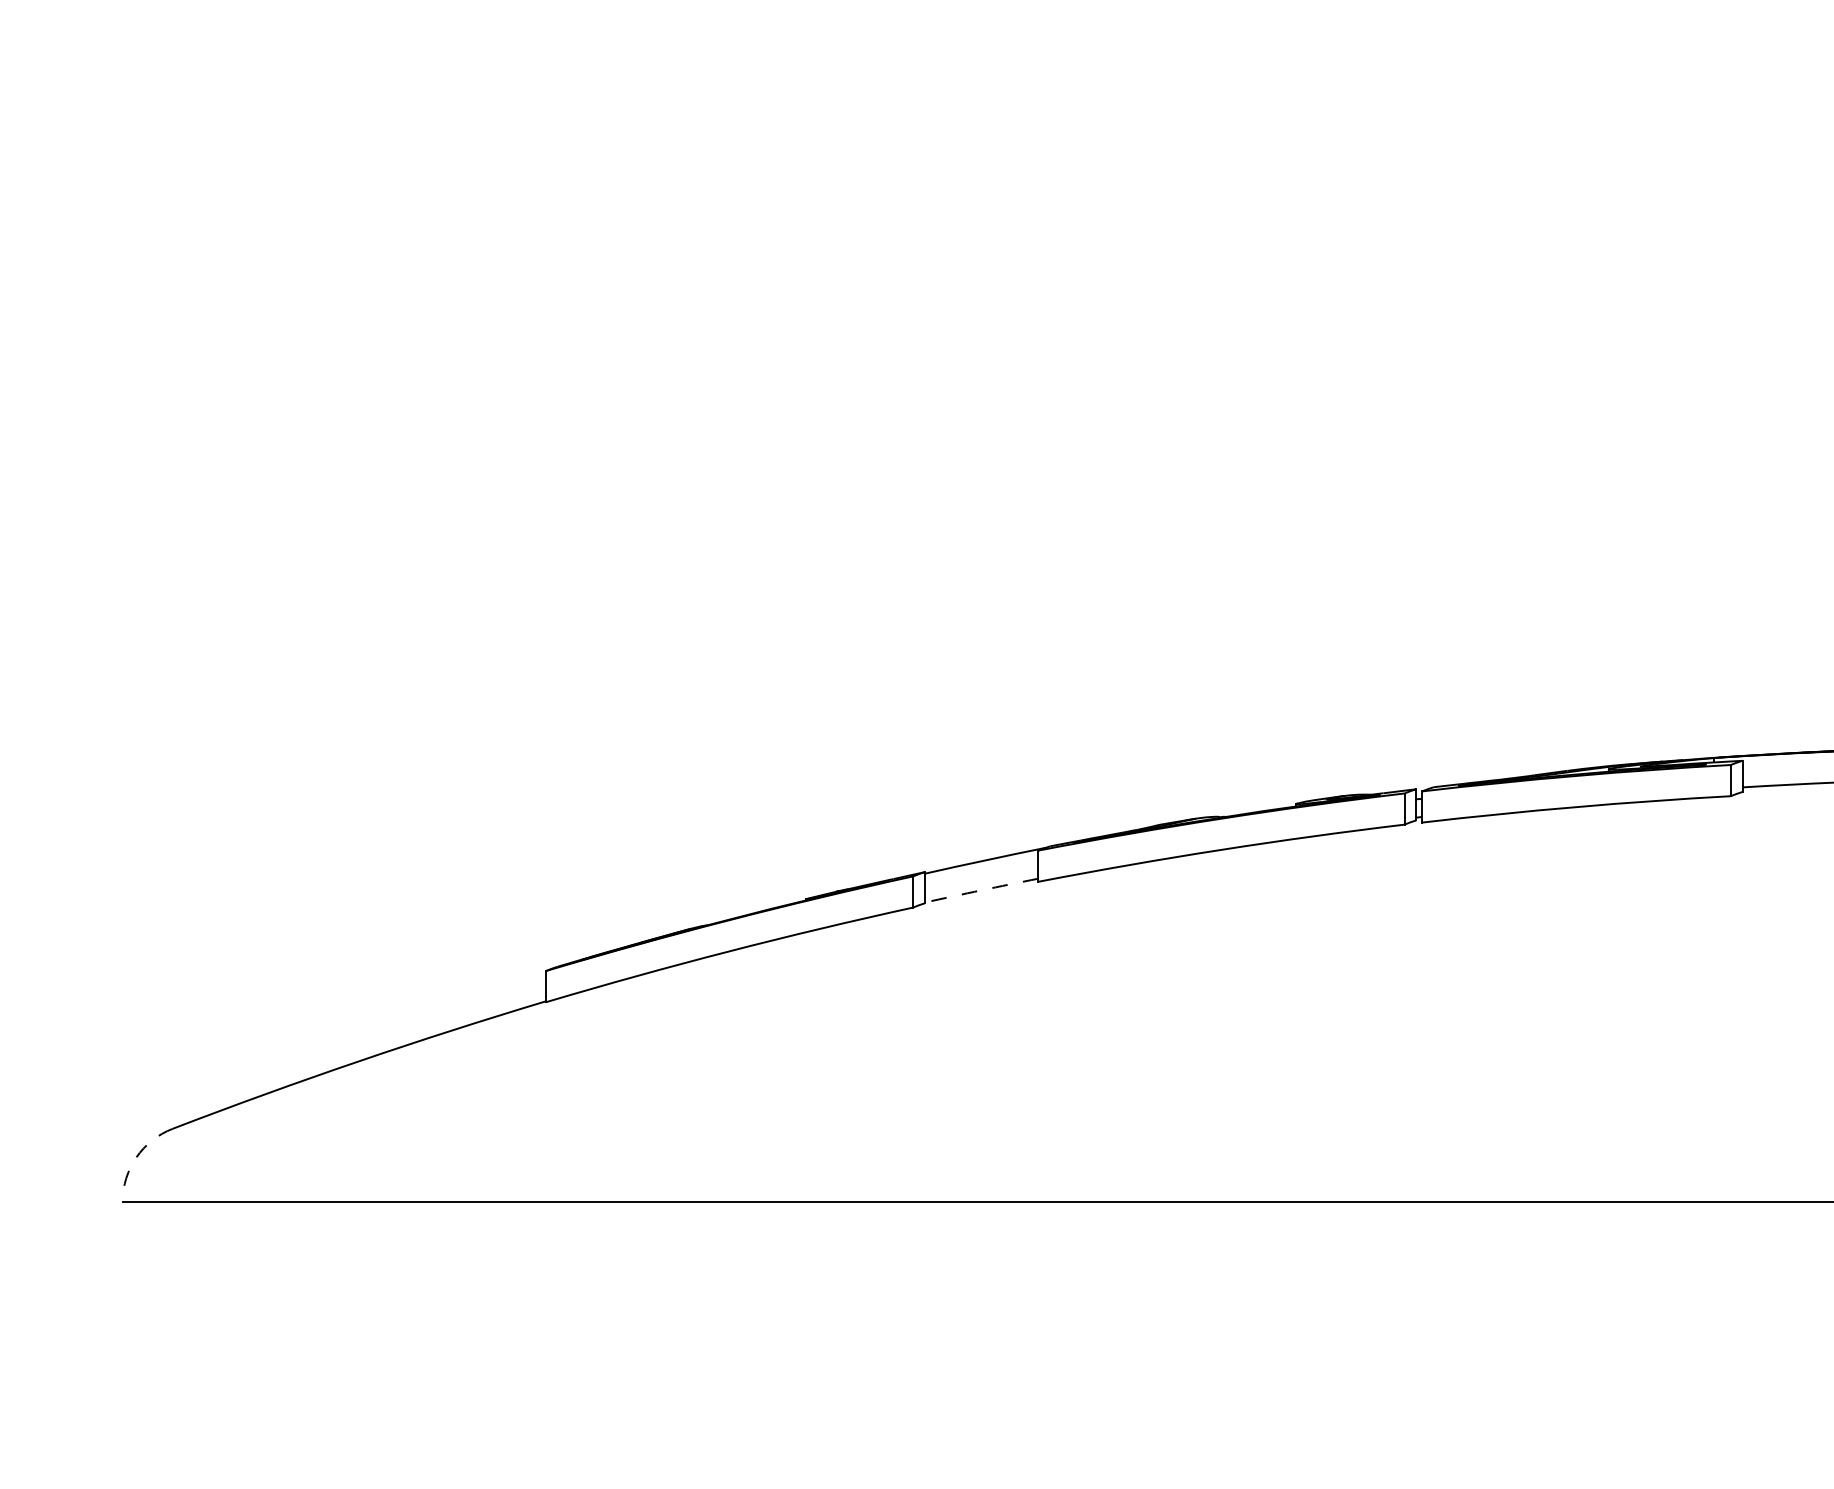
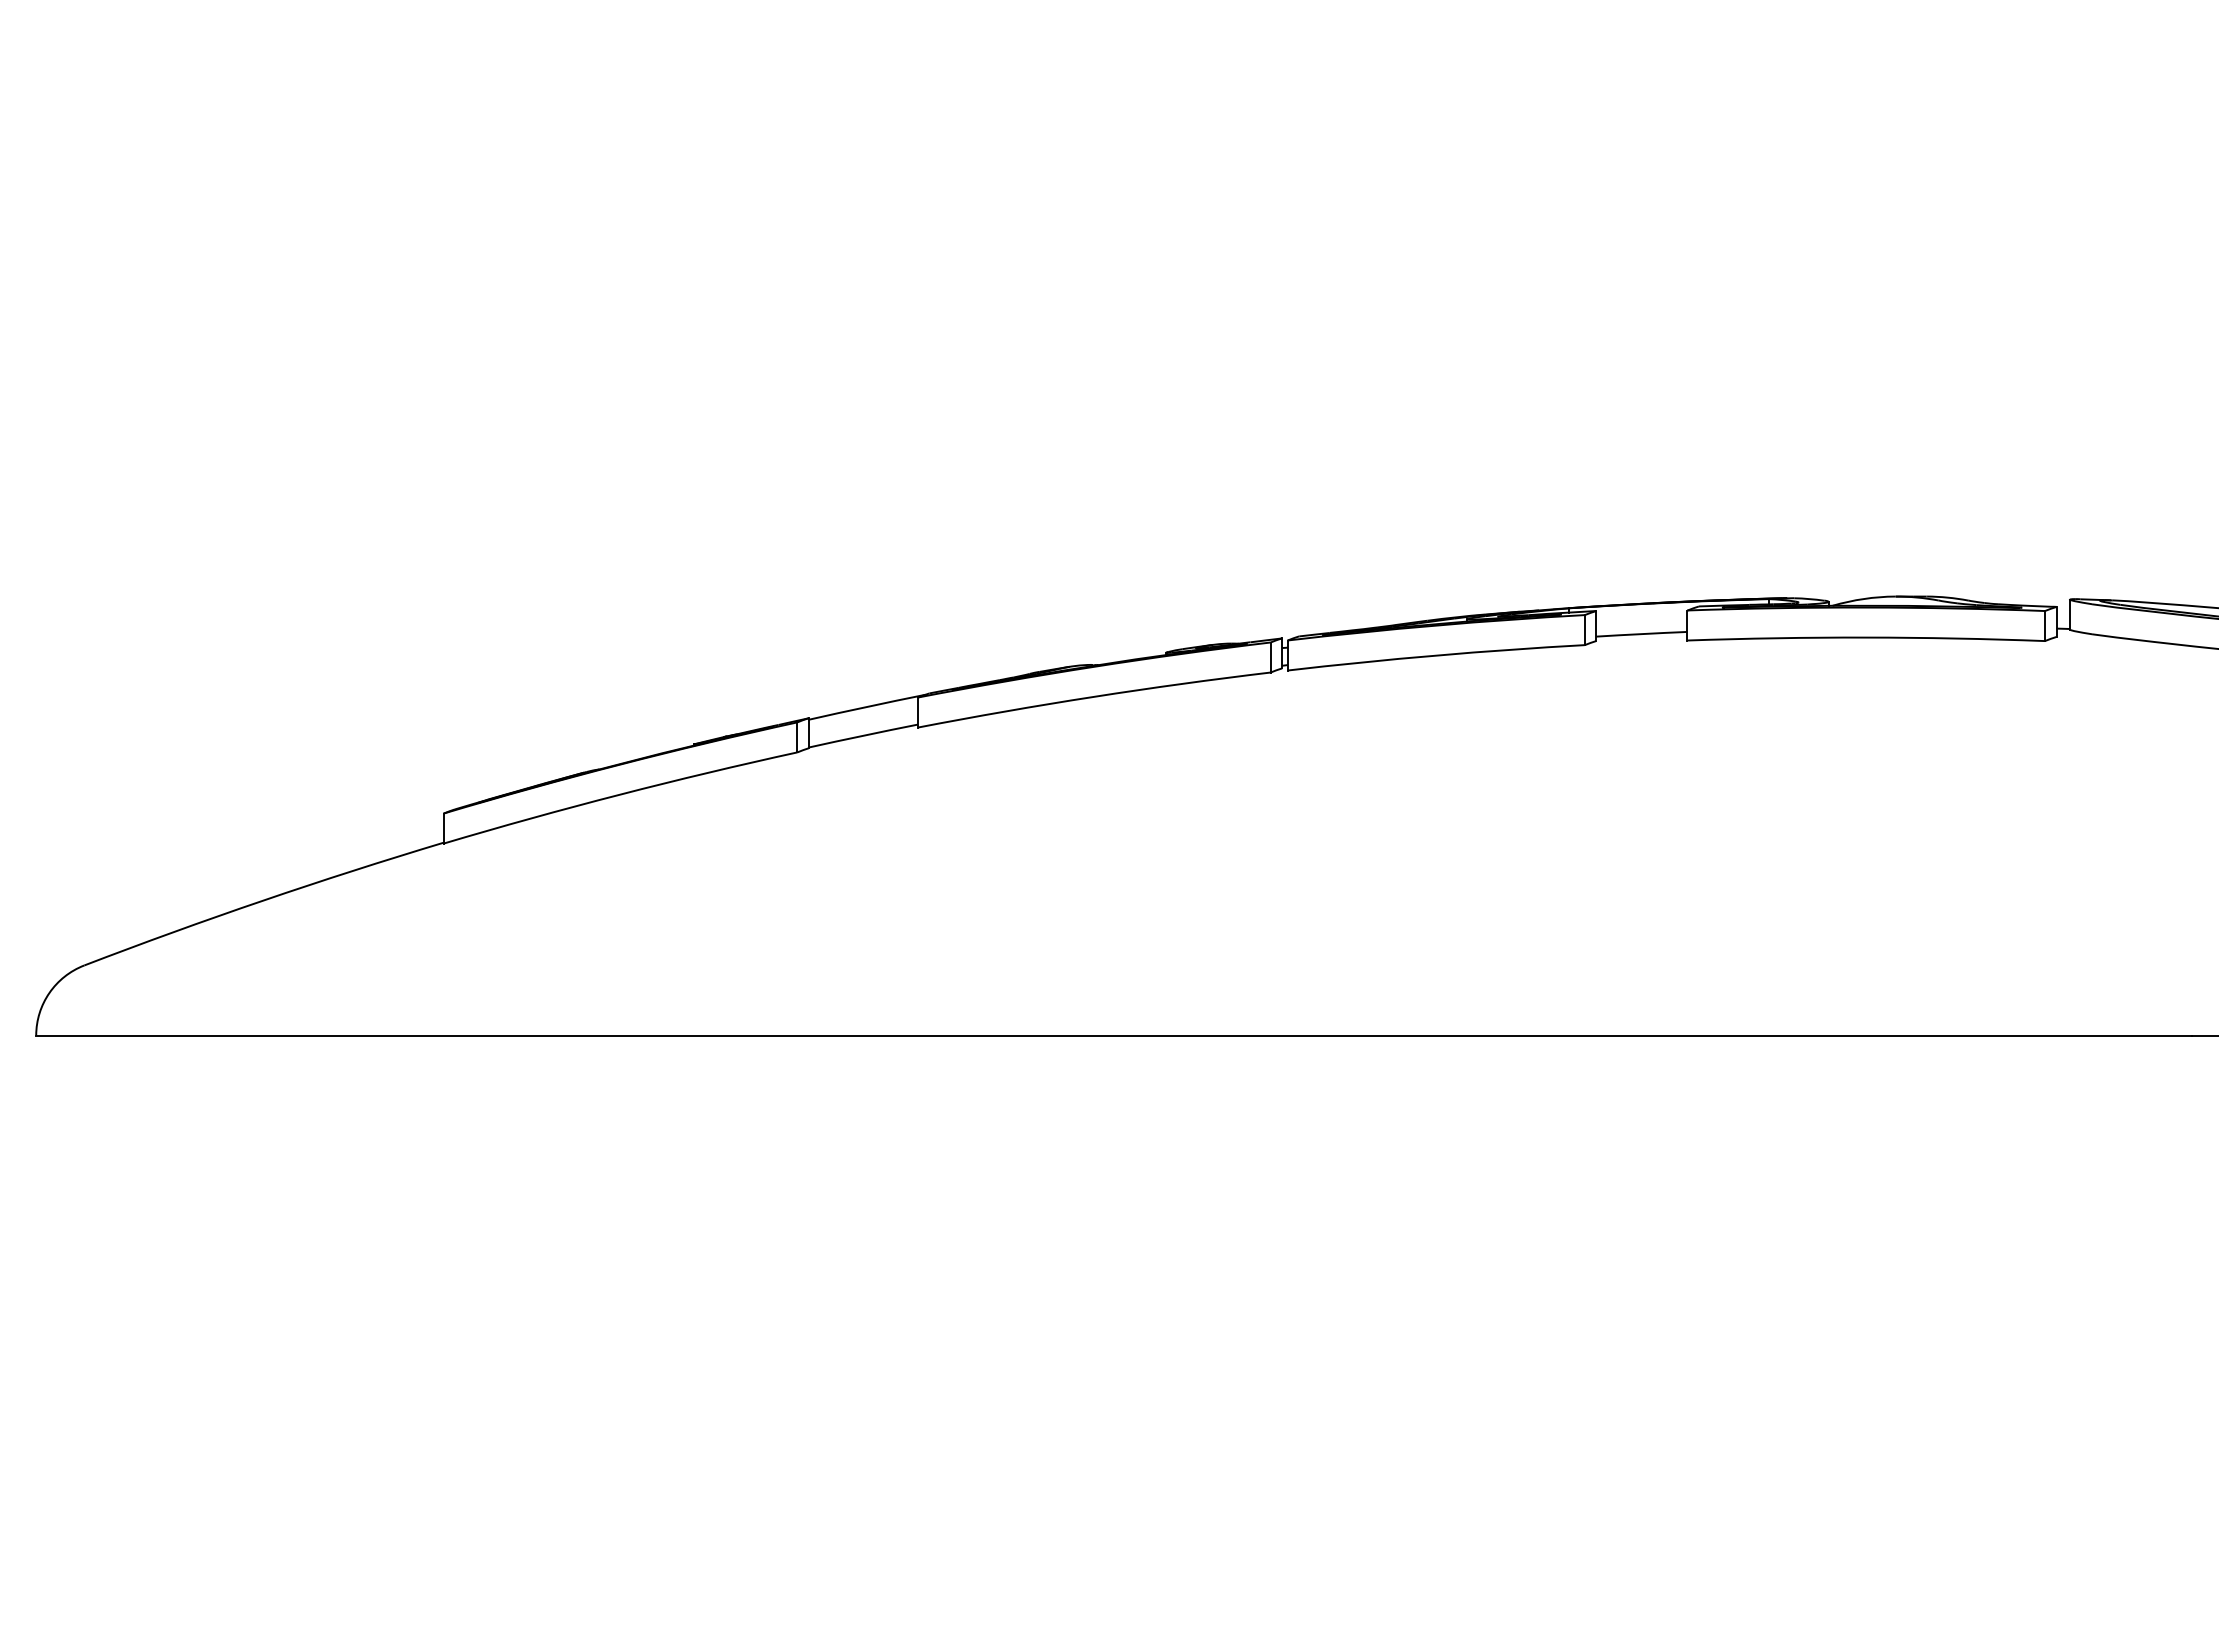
arc: (981, 890) -> (863, 735), dashed -> solid
arc: (136, 1157) -> (49, 993), dashed -> solid

